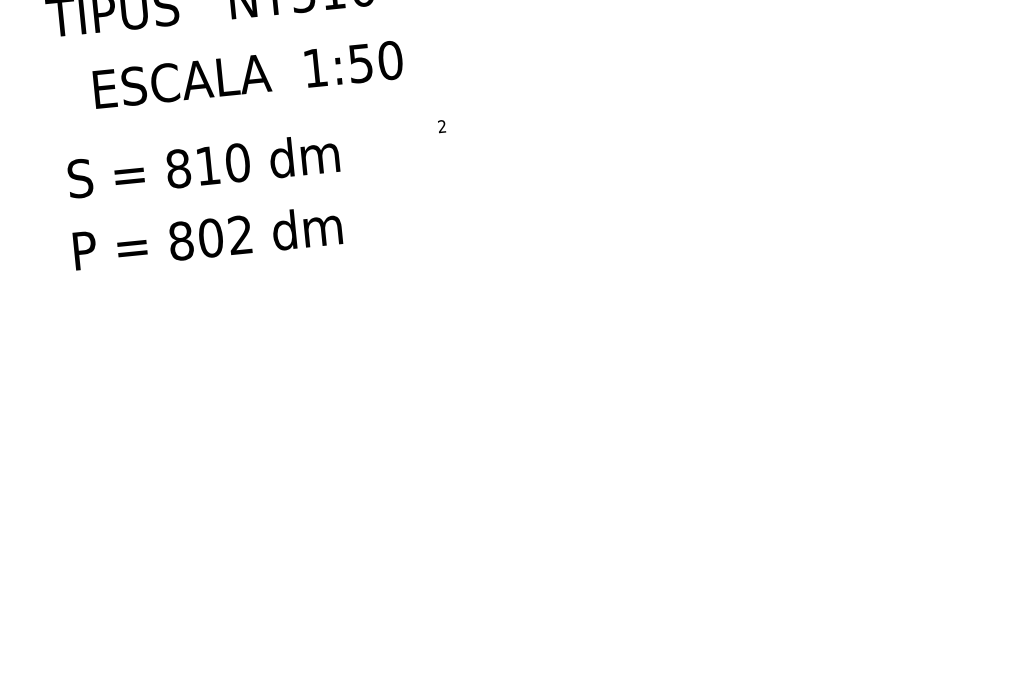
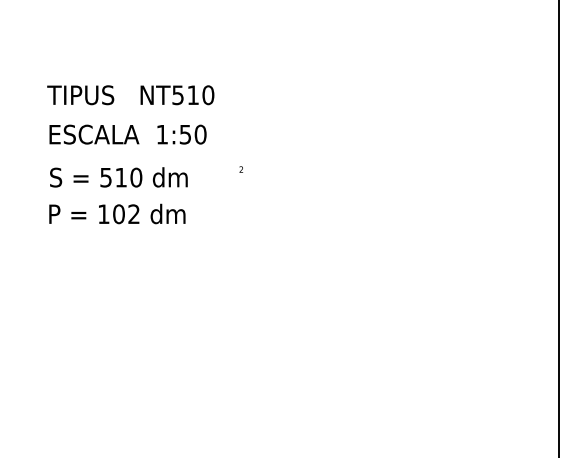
text: (247, 74) -> (127, 134), moved
text: (177, 168) -> (105, 177), 810 -> 510
text: (180, 241) -> (103, 214), 802 -> 102

